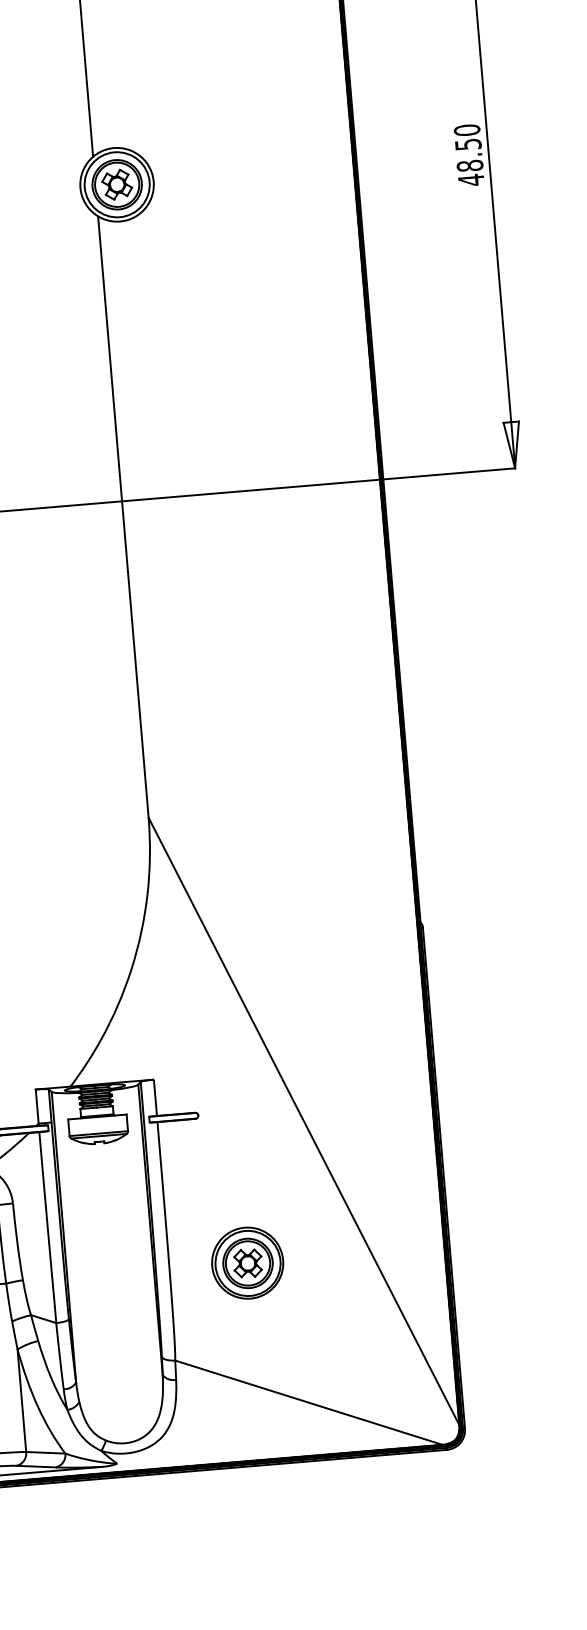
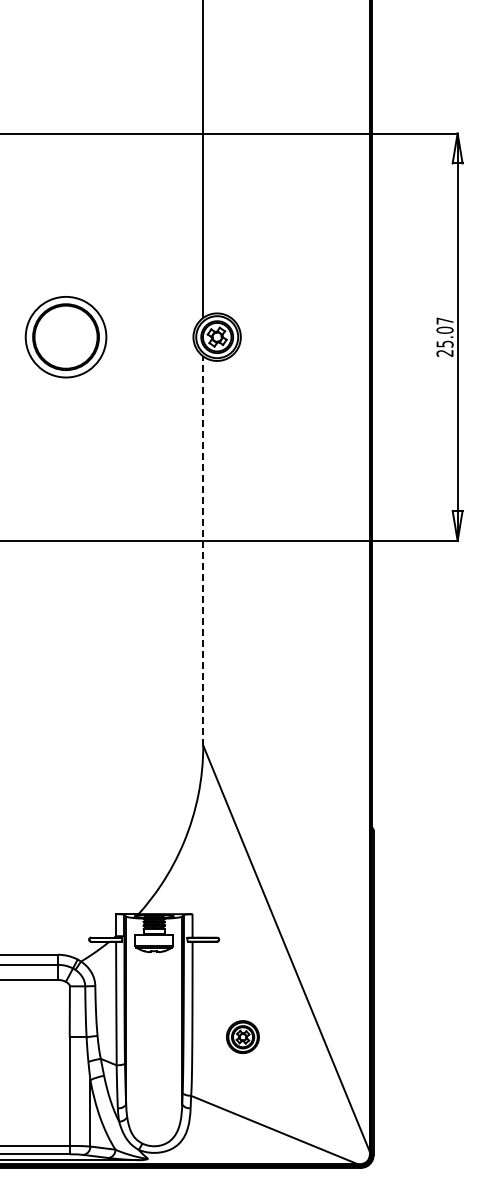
text: (468, 155) -> (444, 337), 48.50 -> 25.07
line: (123, 517) -> (203, 551), solid -> dashed
part: (246, 1262) -> (242, 1036), size x0.7

